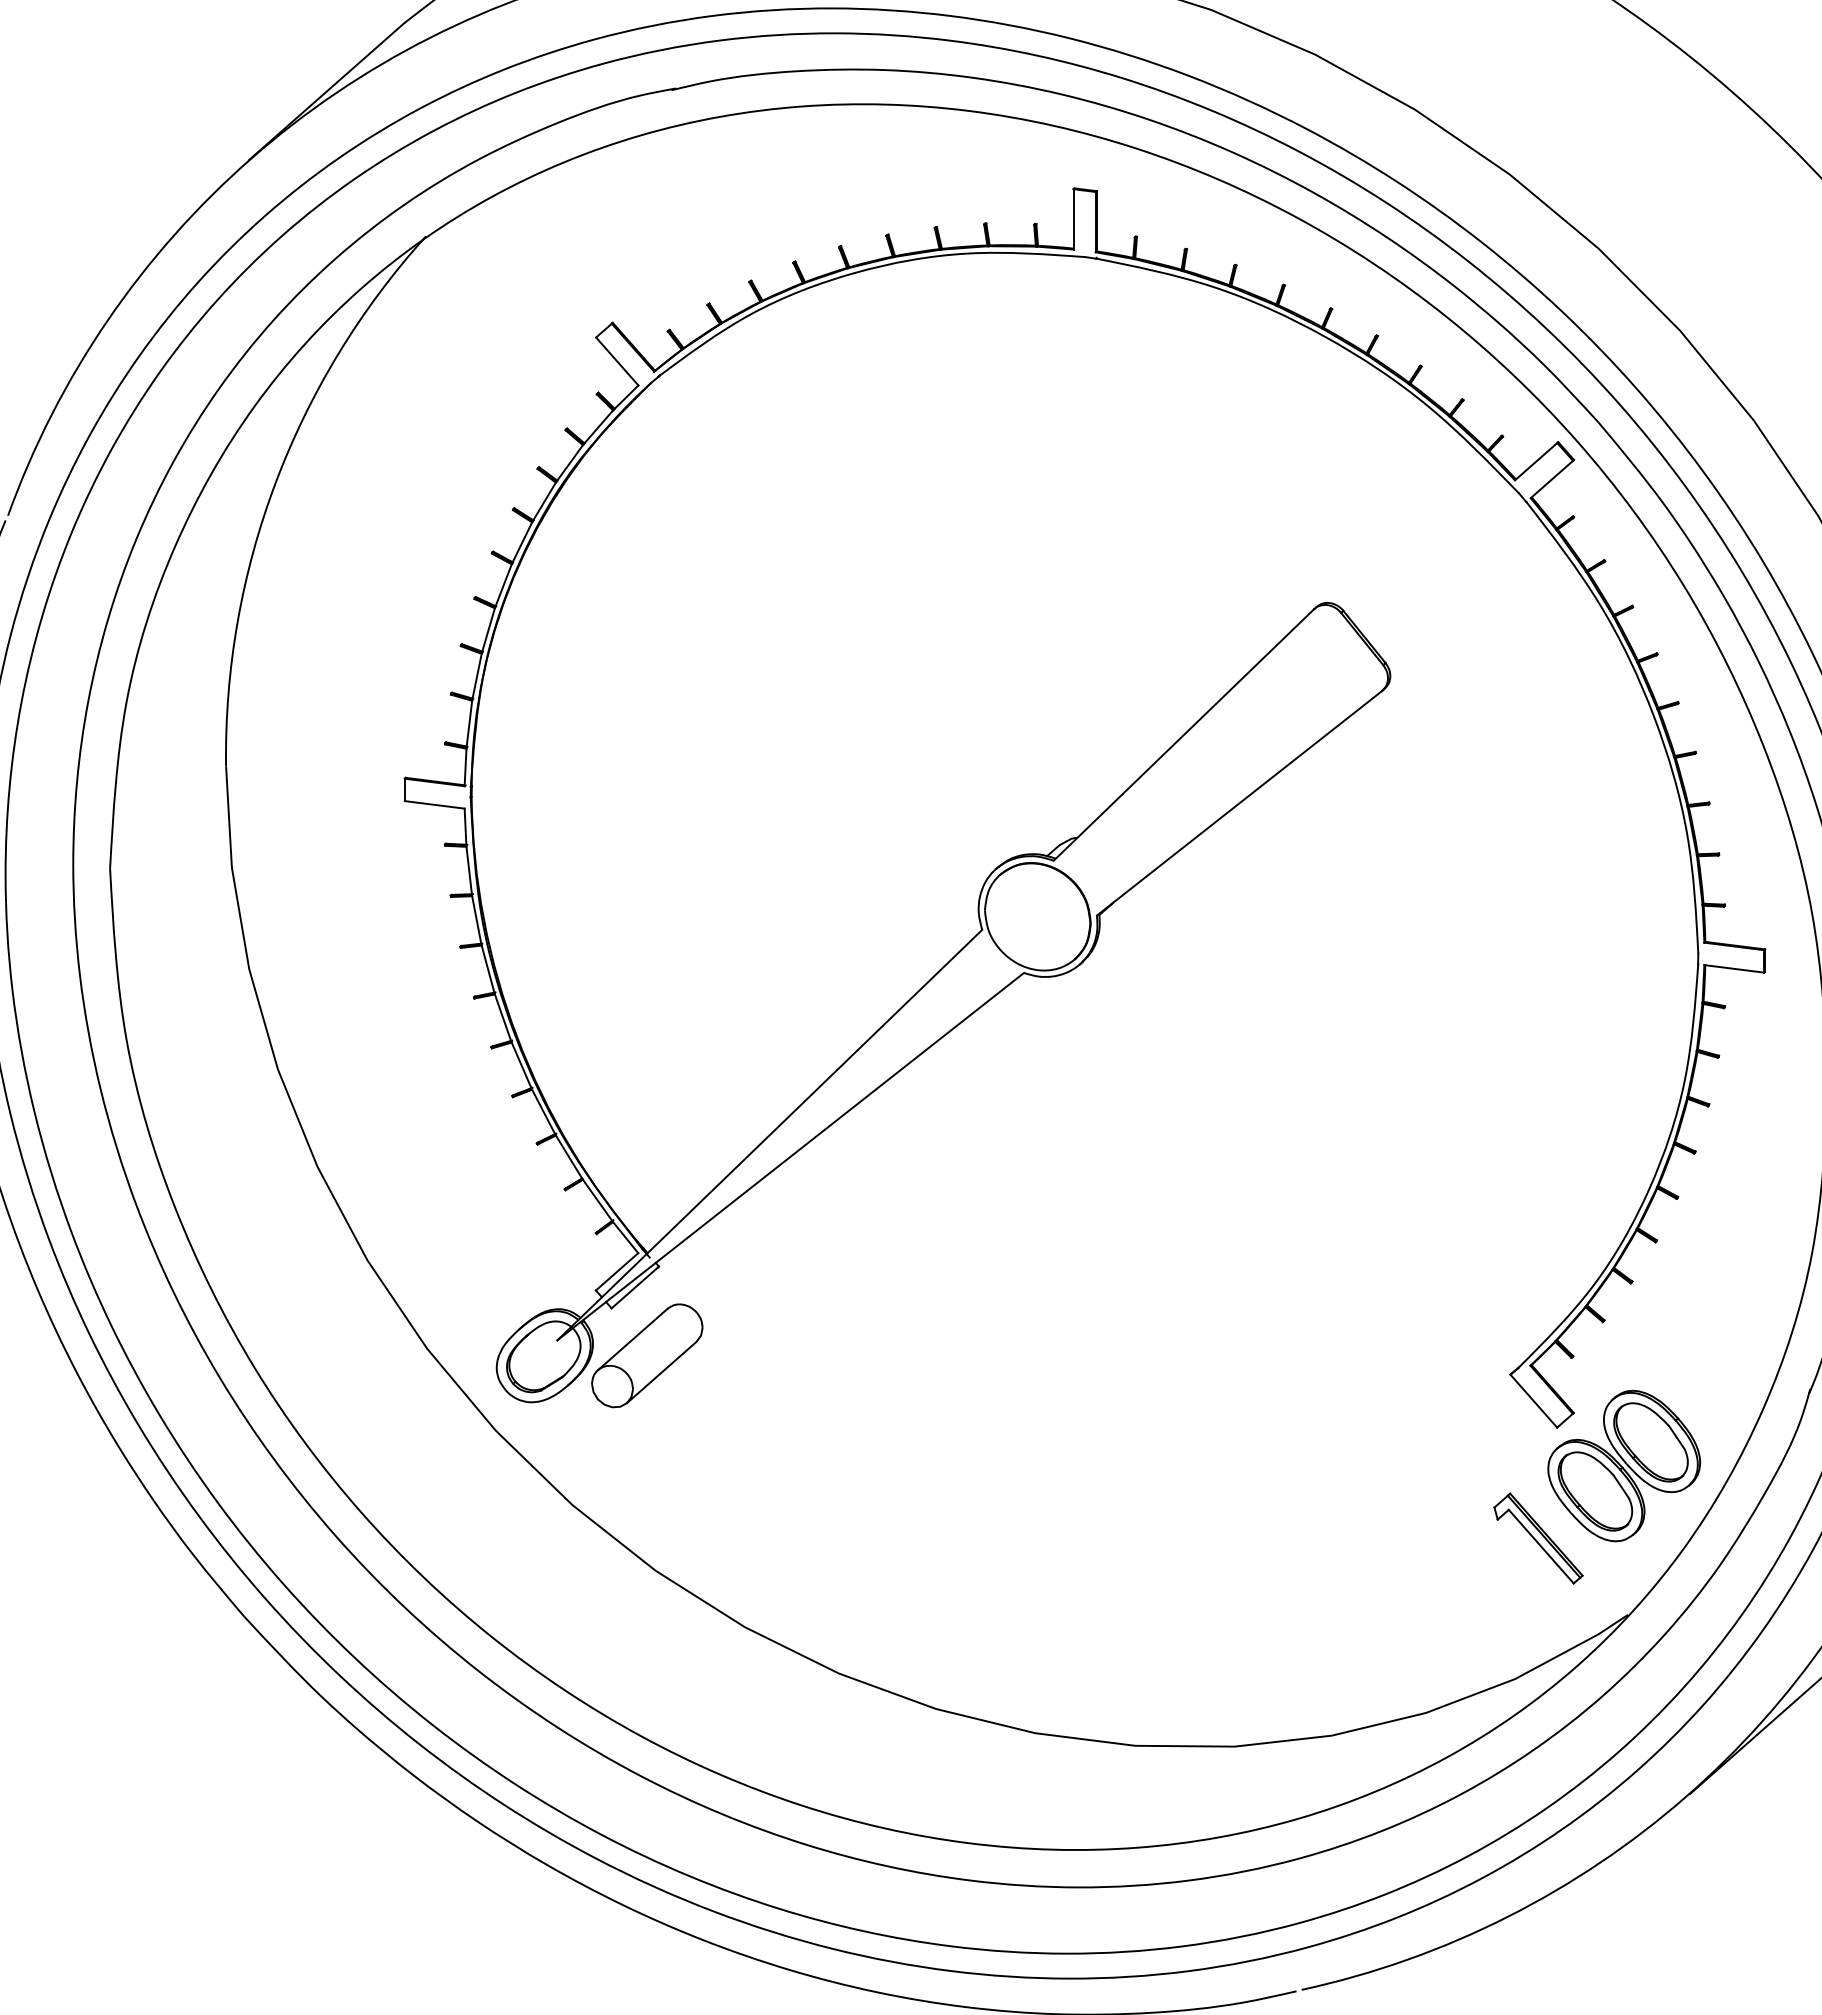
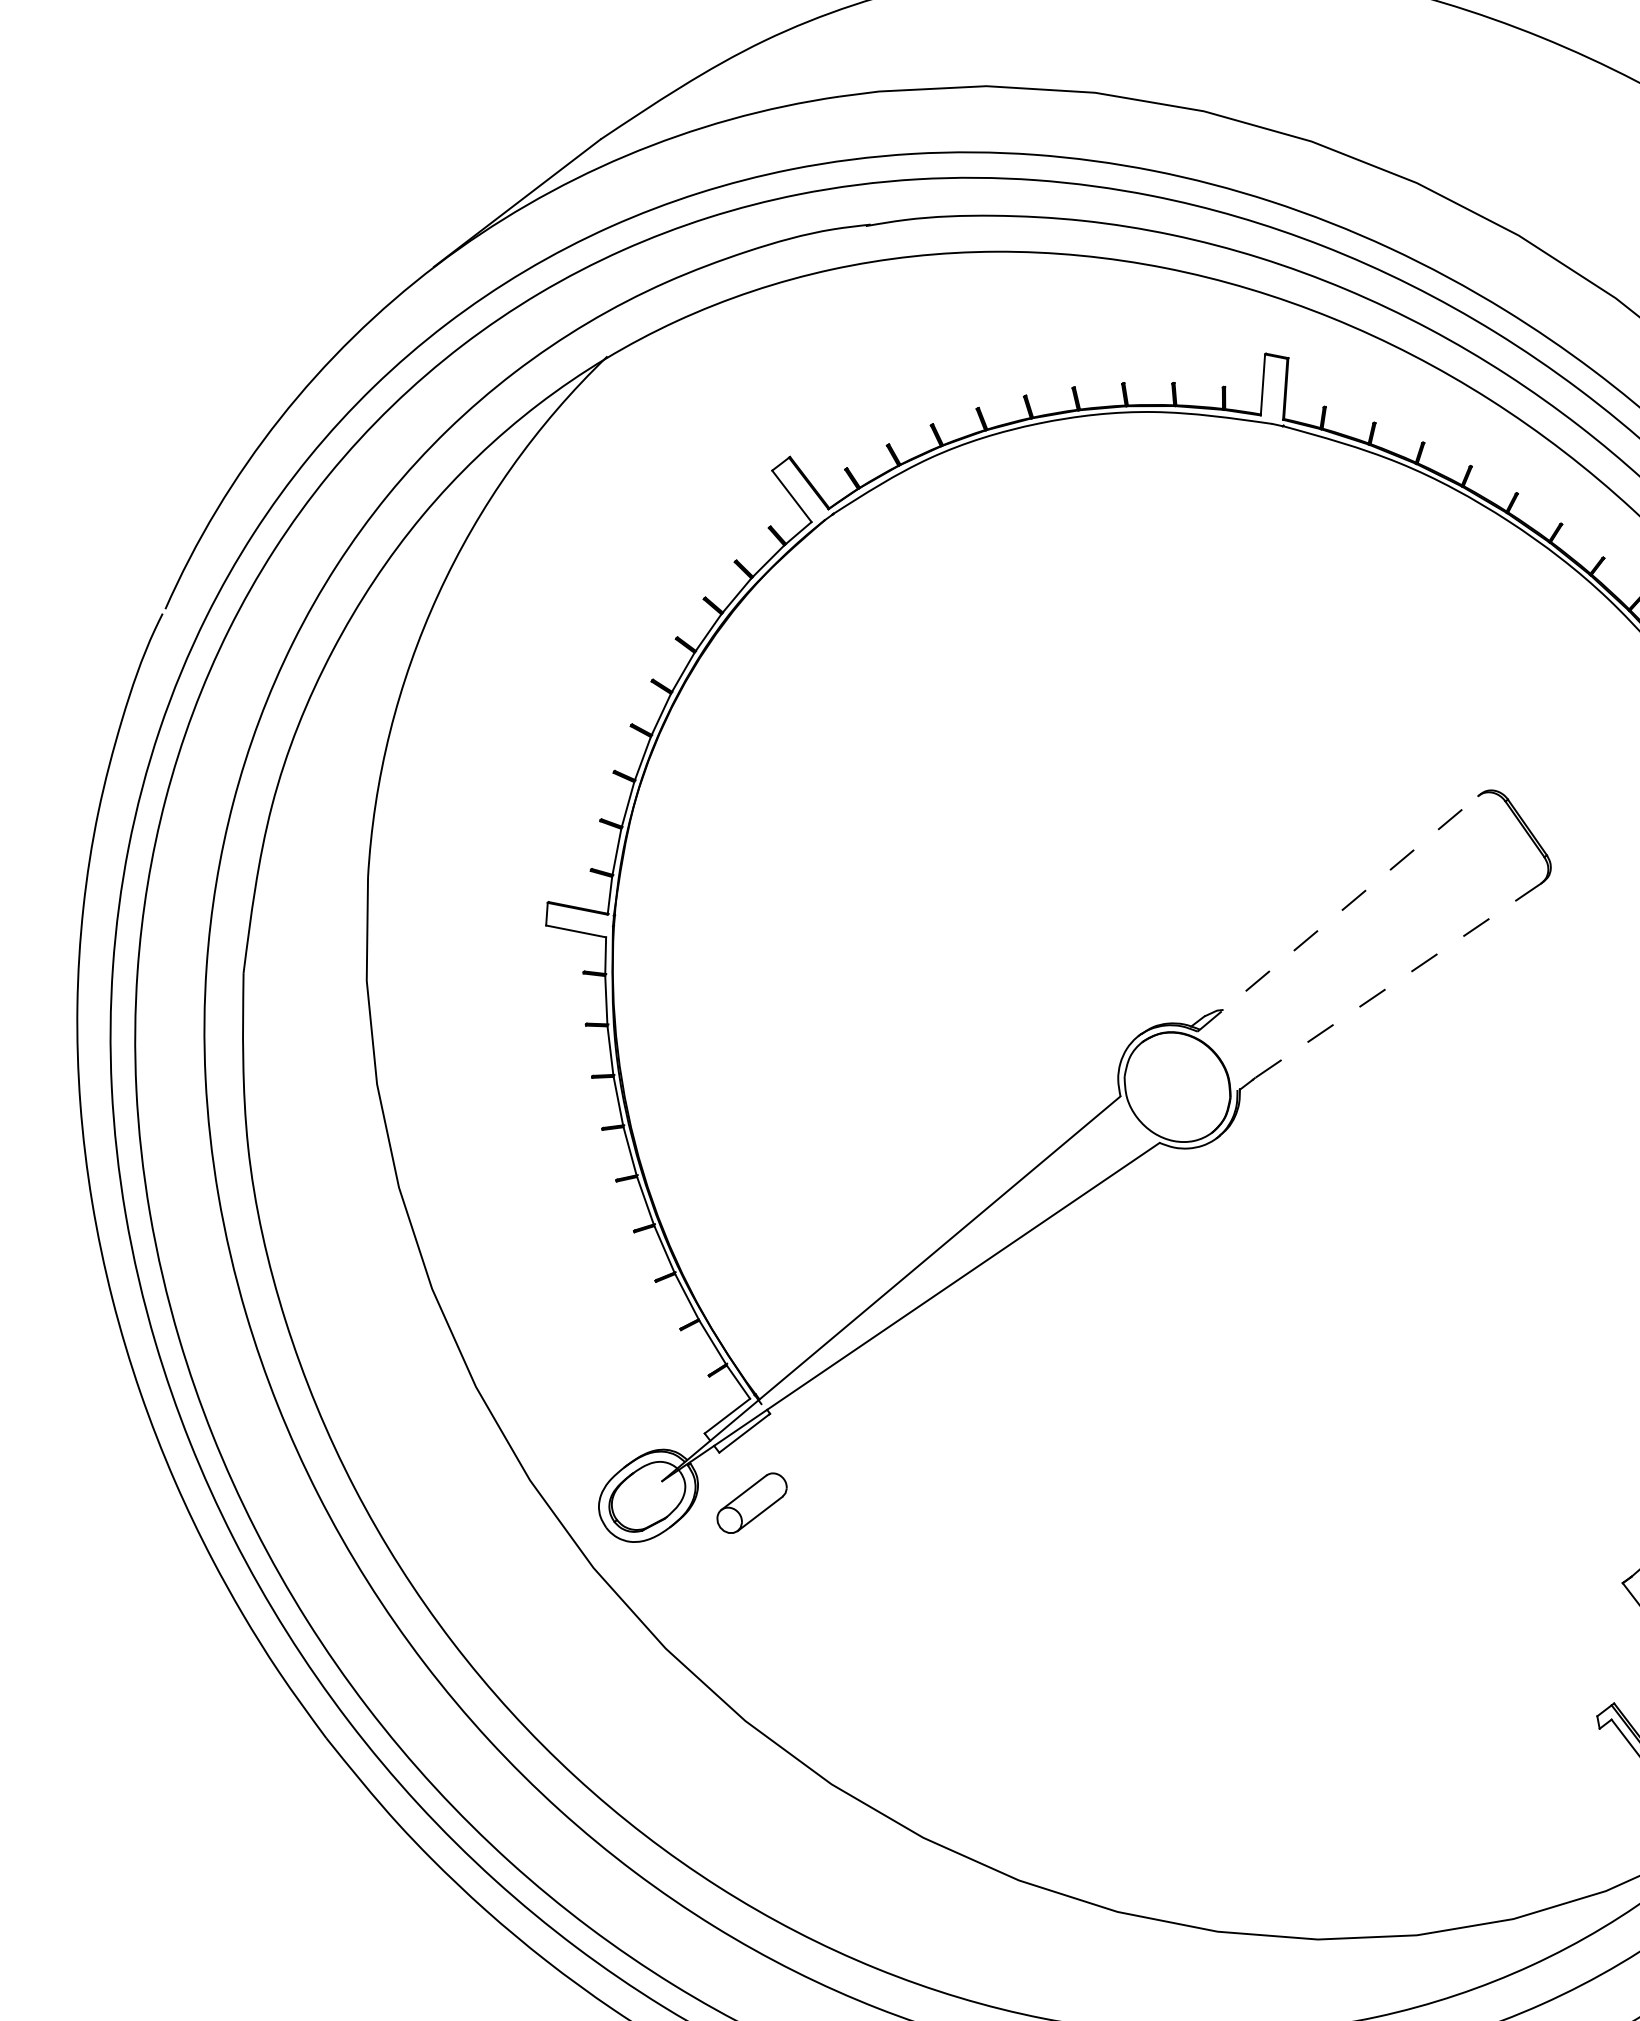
line: (1183, 735) -> (1337, 914), solid -> dashed
line: (1239, 803) -> (1389, 986), solid -> dashed
part: (647, 1355) -> (752, 1502), size x0.6

